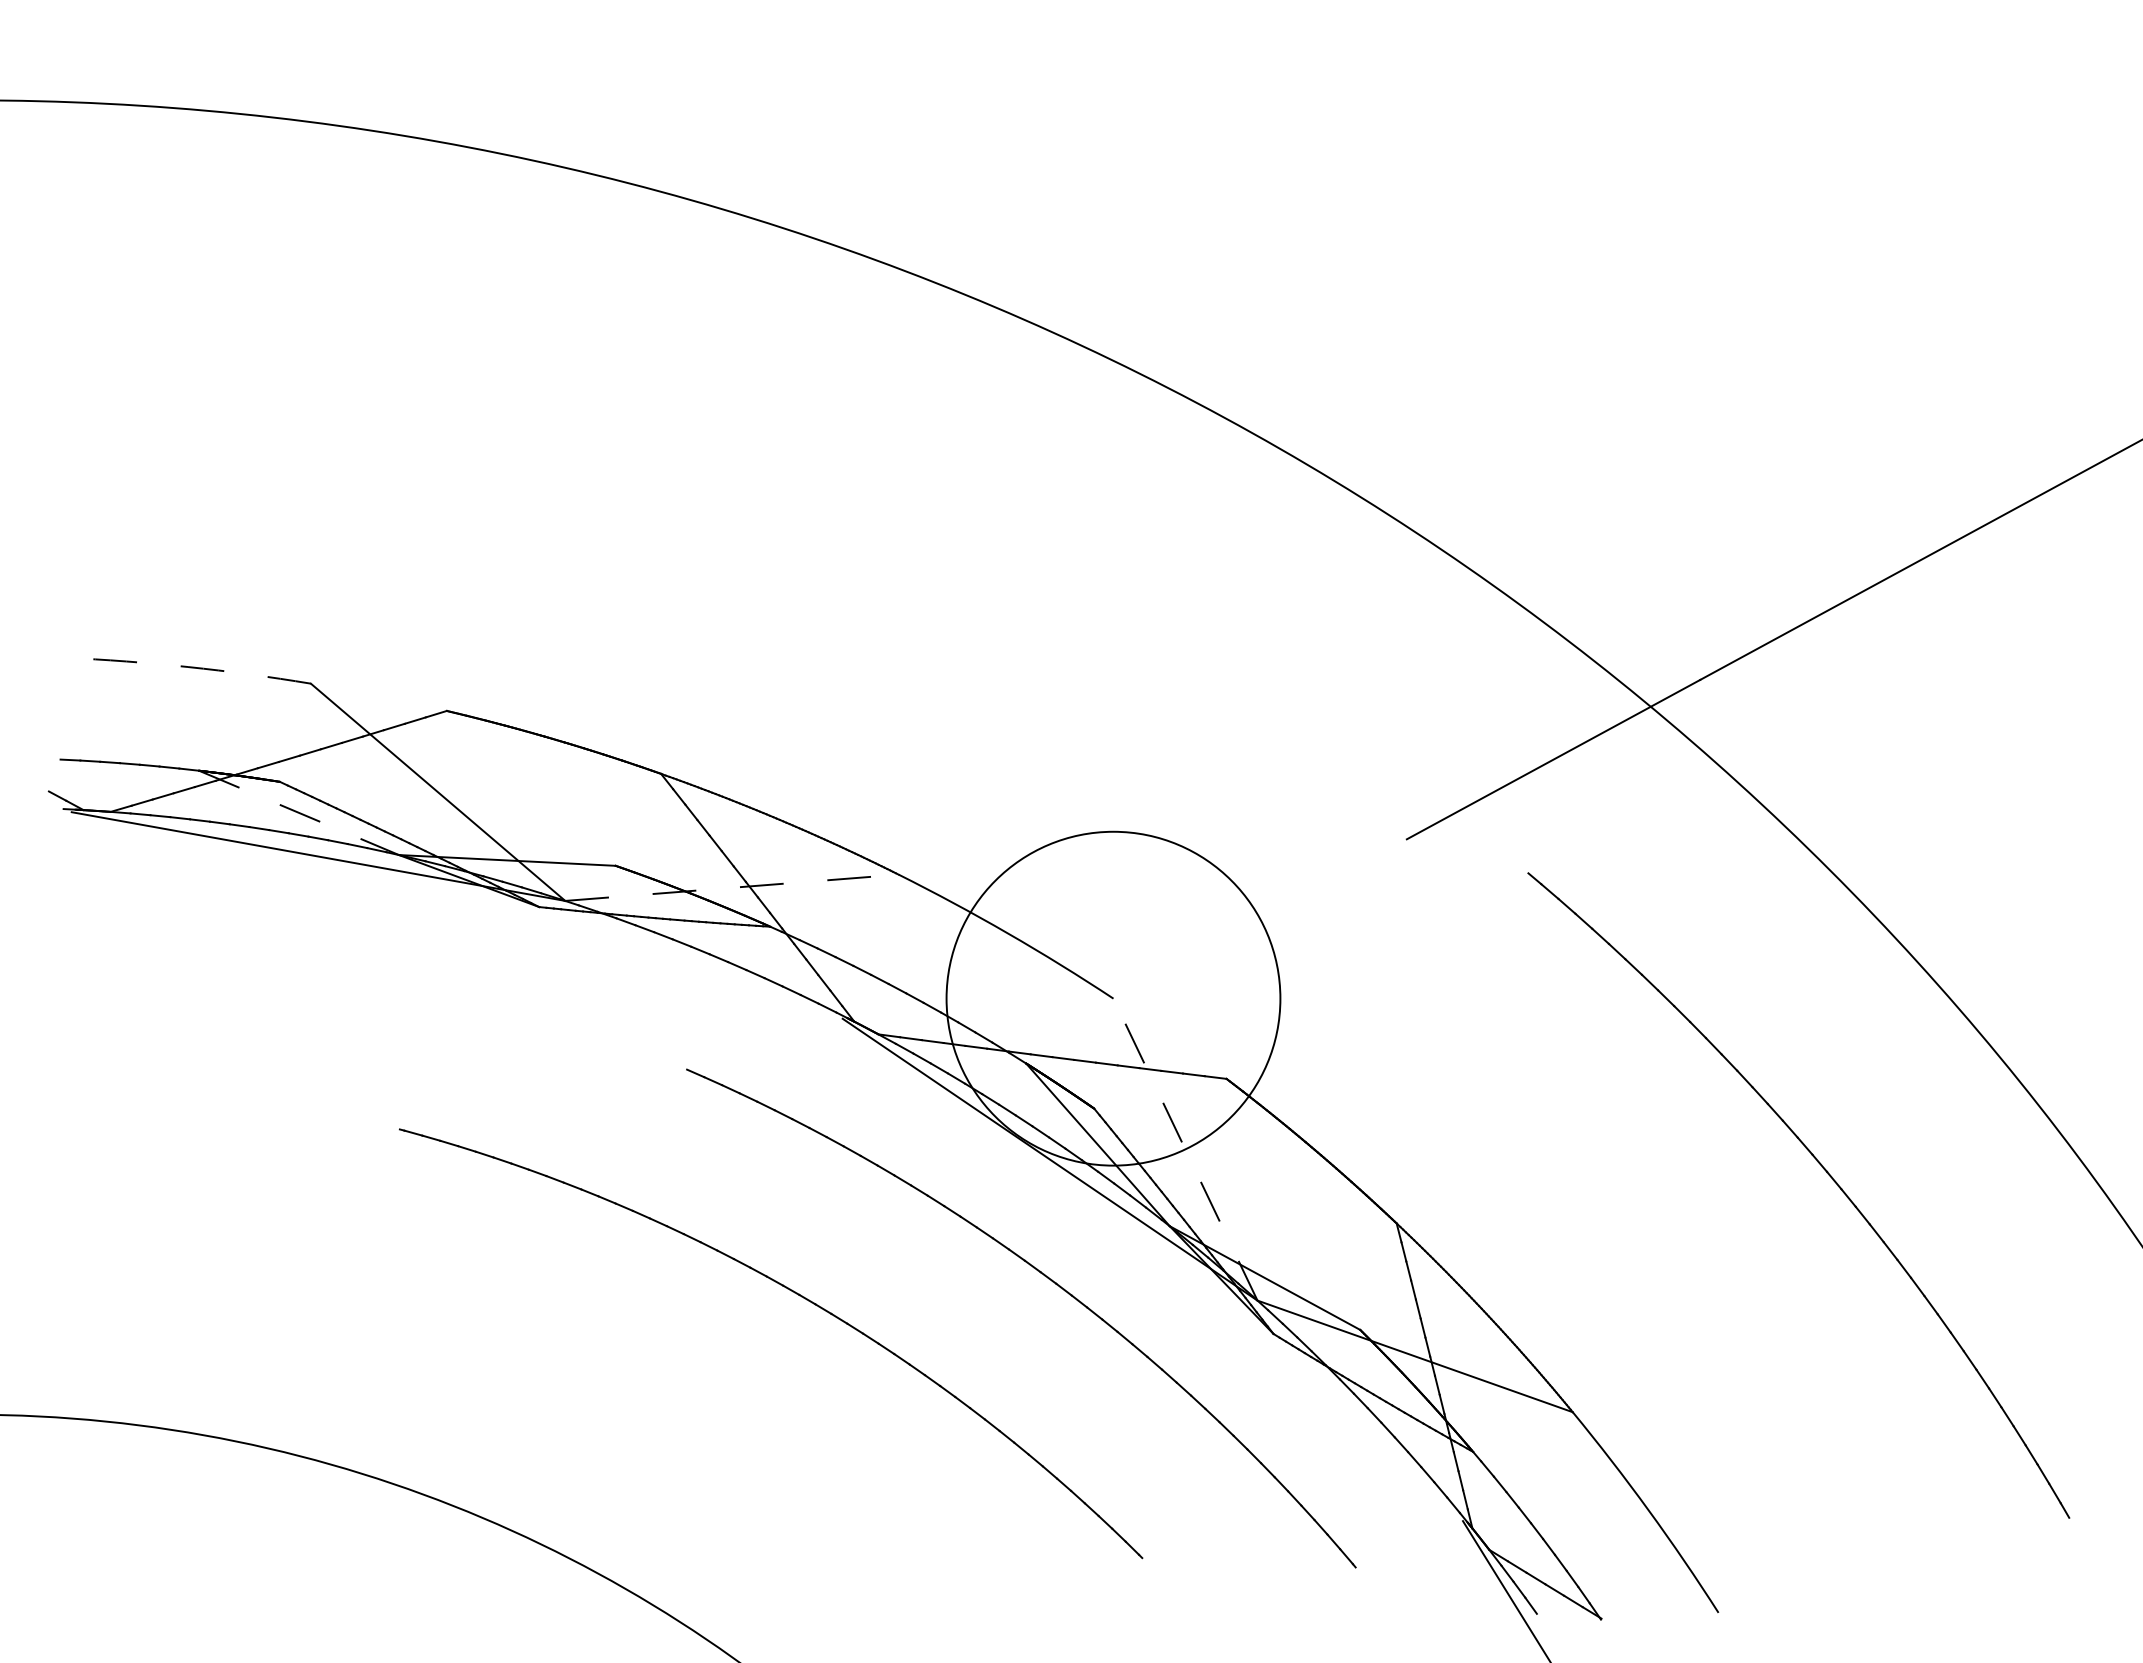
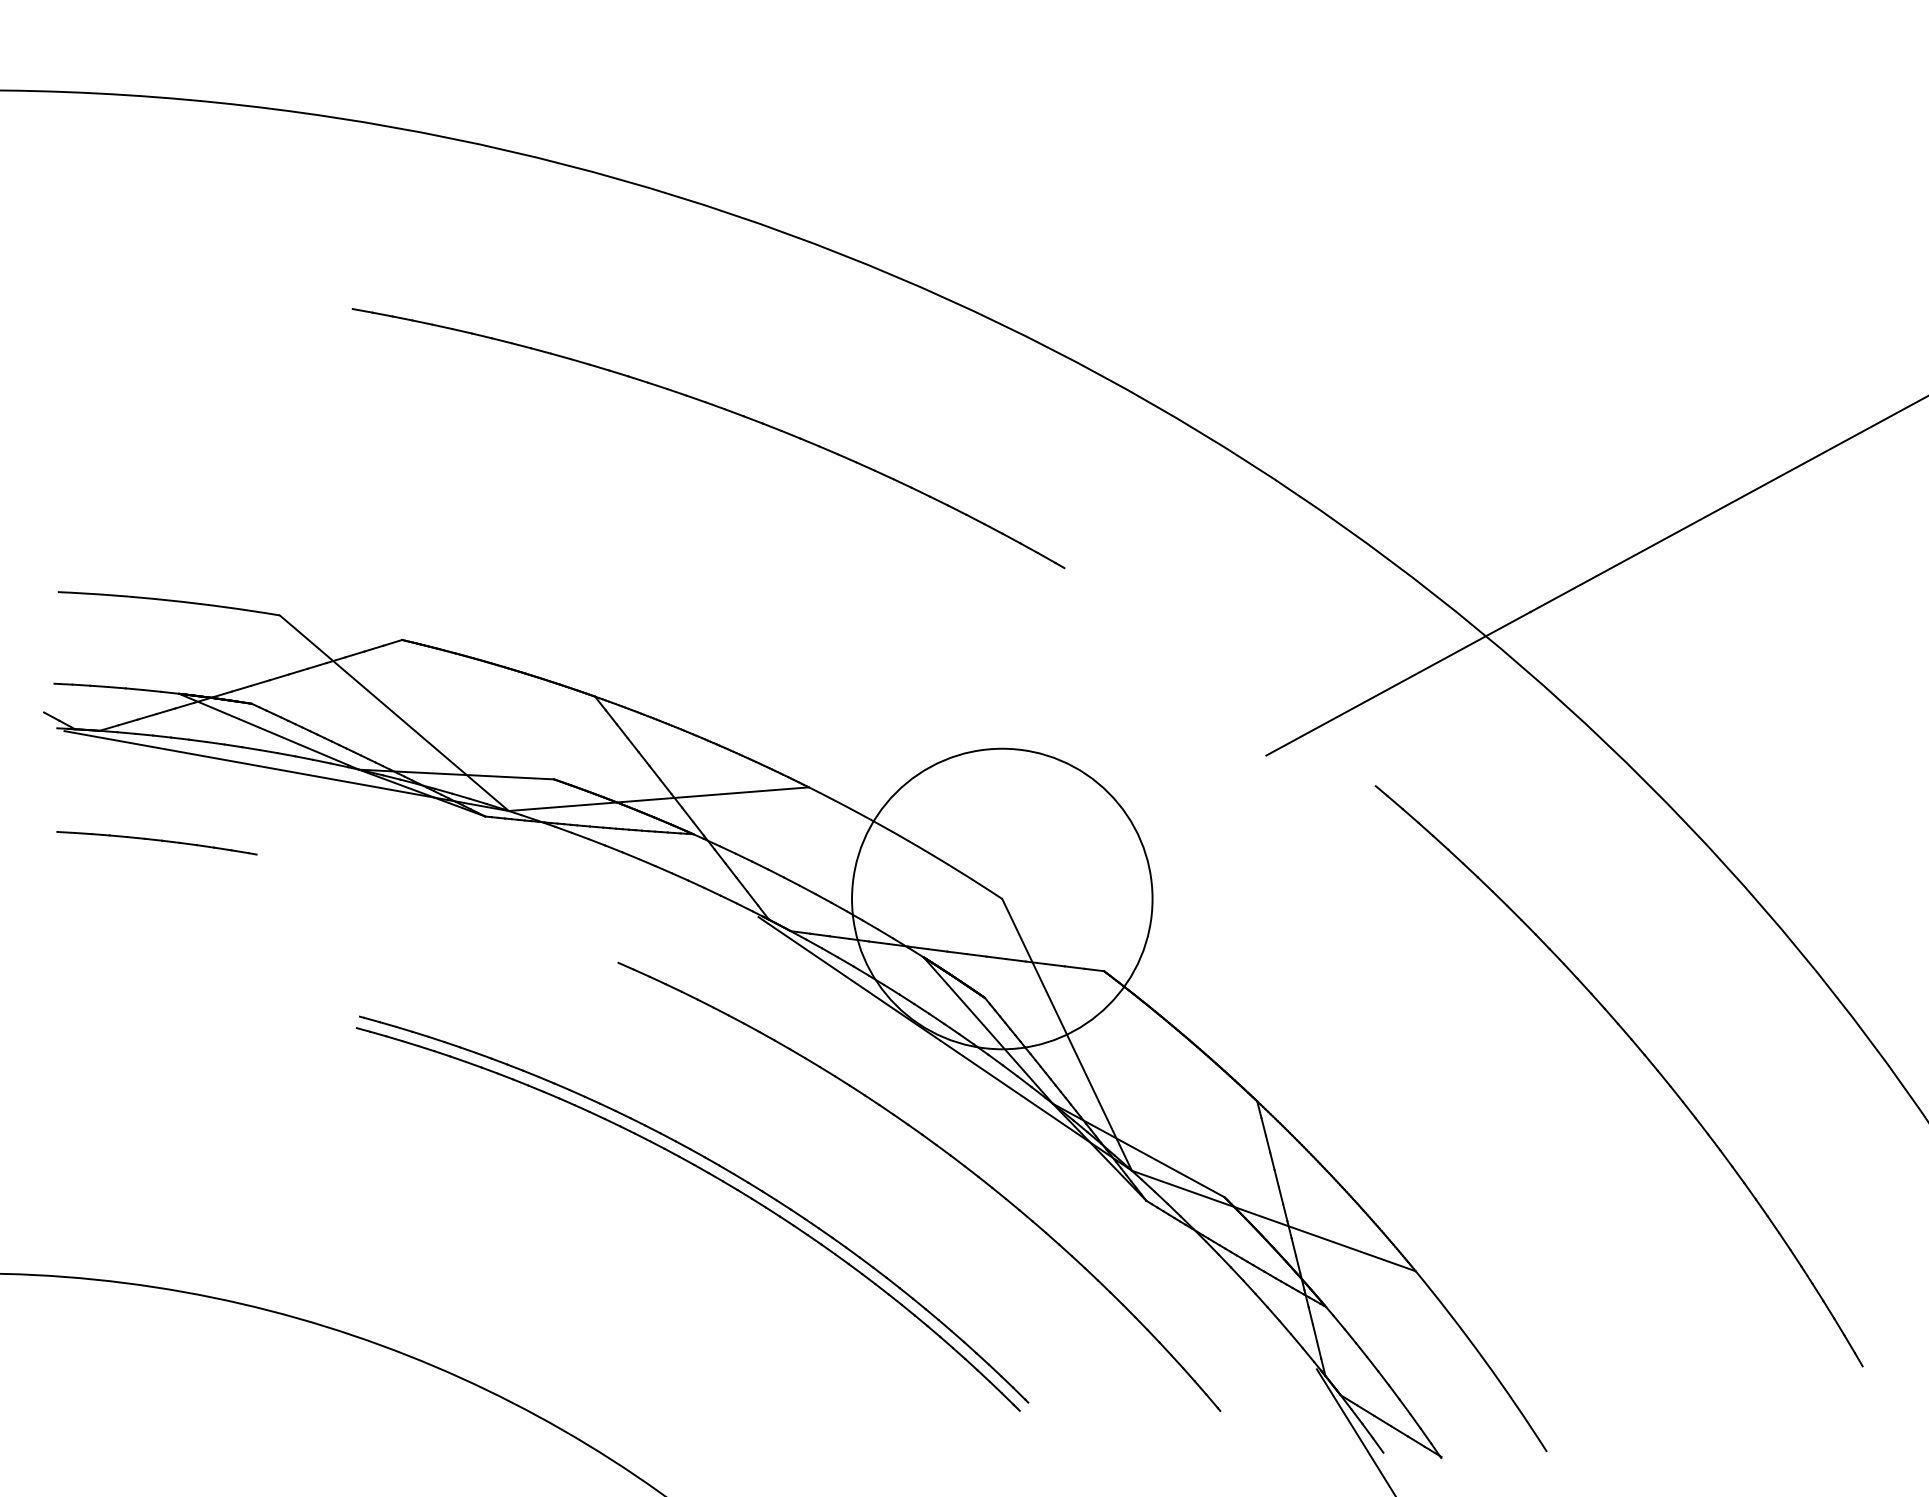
part: (798, 453) -> (718, 408), added
arc: (188, 667) -> (169, 600), dashed -> solid
line: (299, 813) -> (269, 732), dashed -> solid
line: (732, 887) -> (659, 798), dashed -> solid
part: (173, 936) -> (156, 843), added
line: (1185, 1149) -> (1067, 1034), dashed -> solid
part: (790, 1306) -> (711, 1176), added

